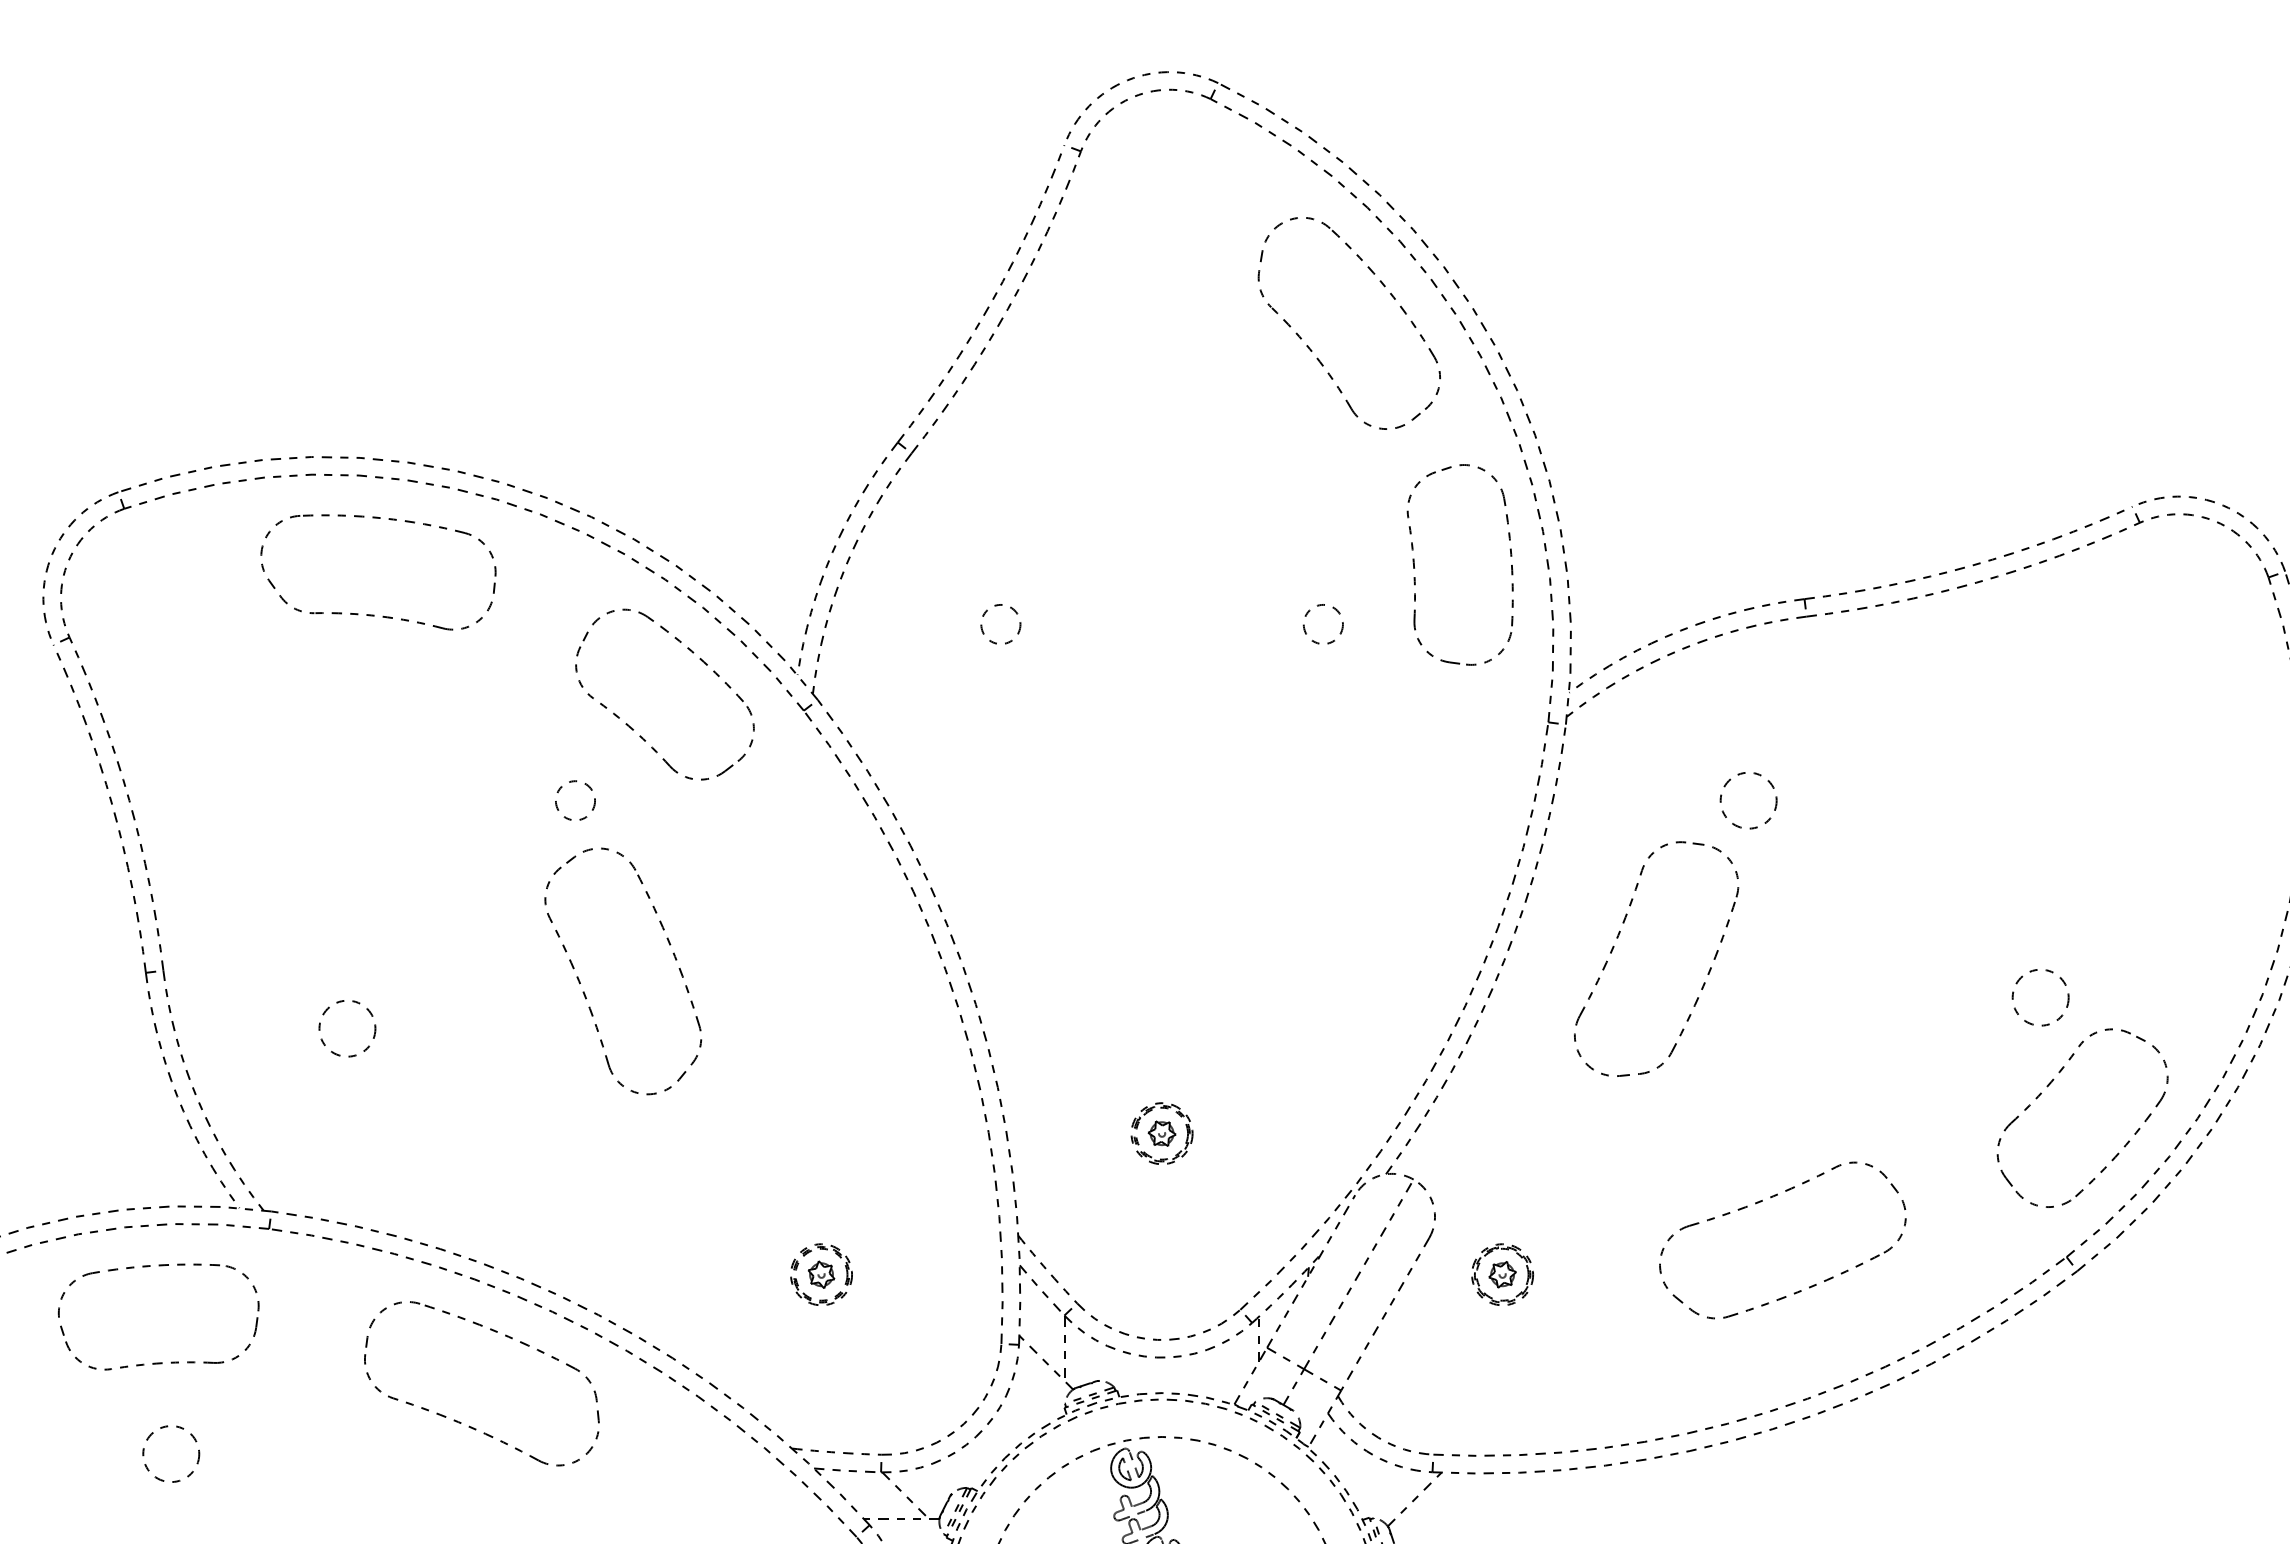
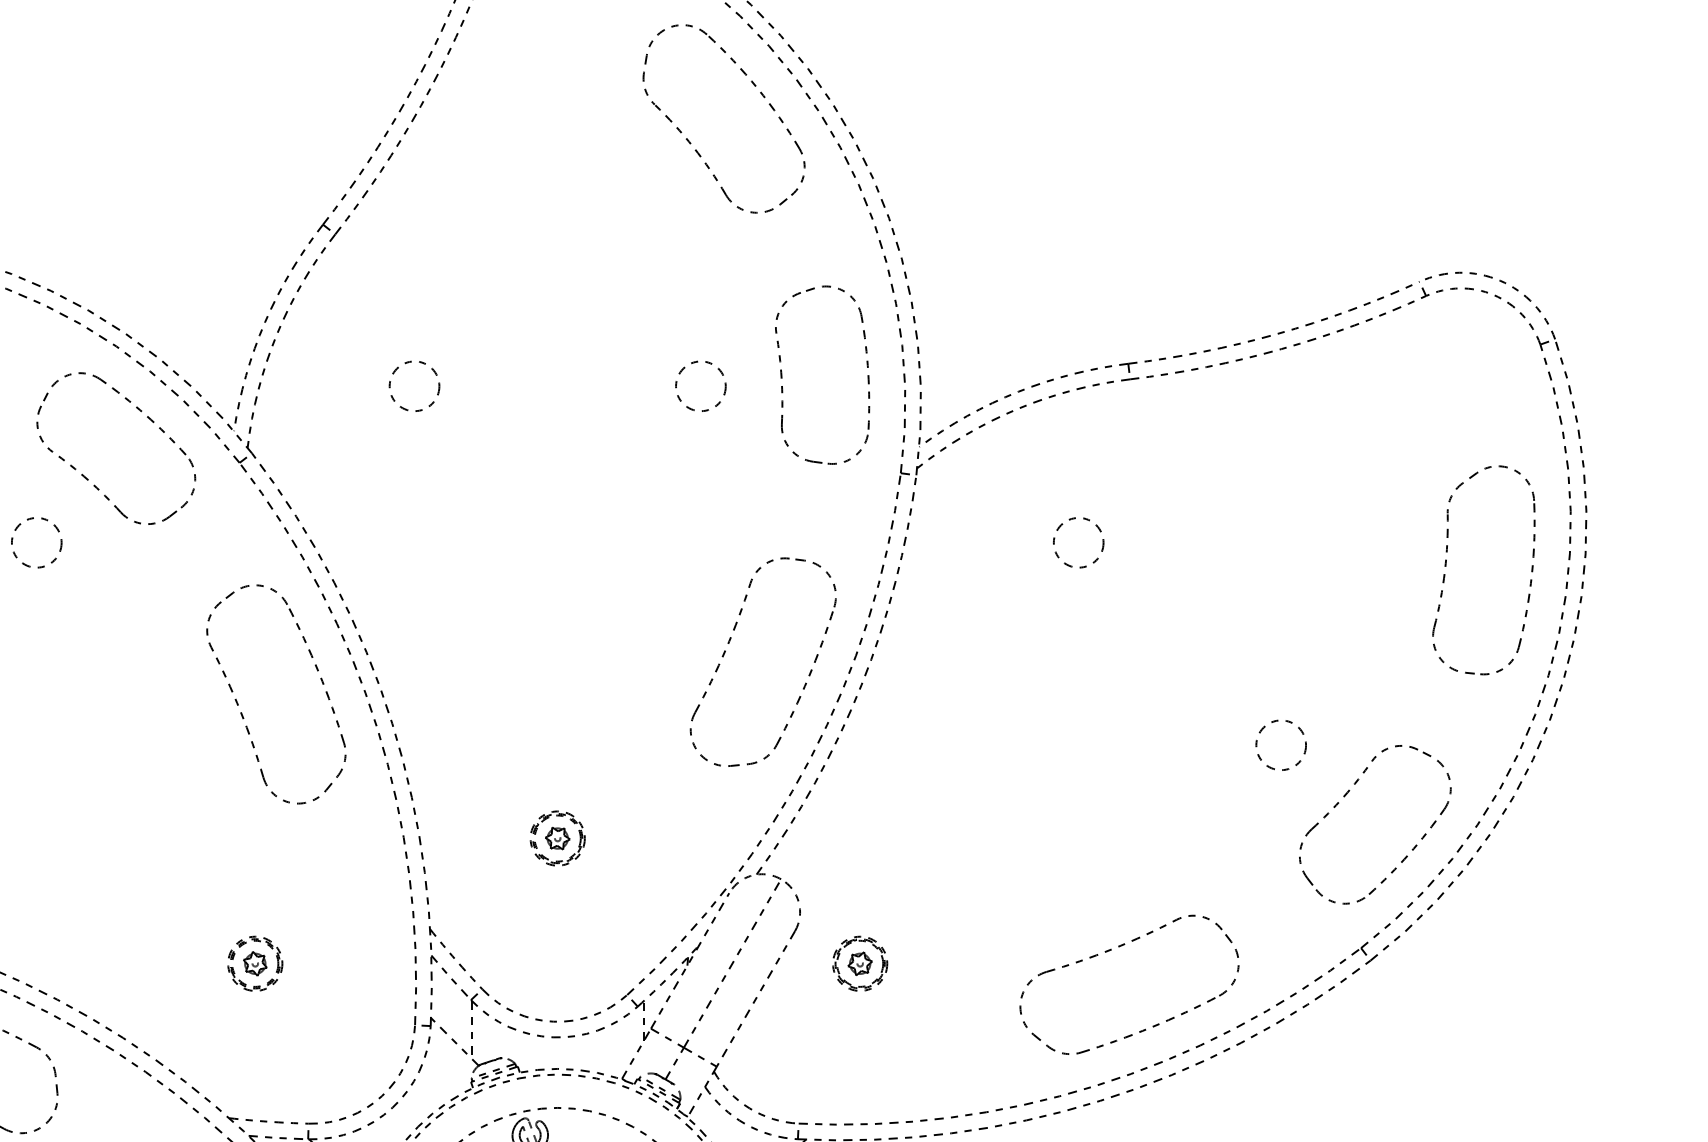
part: (1415, 568) -> (782, 378), moved
circle: (1000, 624) -> (414, 386), size x1.43
circle: (1323, 624) -> (701, 386), size x1.43
circle: (575, 800) -> (36, 542), size x1.43
part: (2162, 827) -> (1446, 566), added
part: (1618, 938) -> (729, 643), moved
part: (584, 991) -> (241, 712), moved
circle: (2040, 997) -> (1281, 745), moved
part: (1761, 1202) -> (1110, 951), moved

